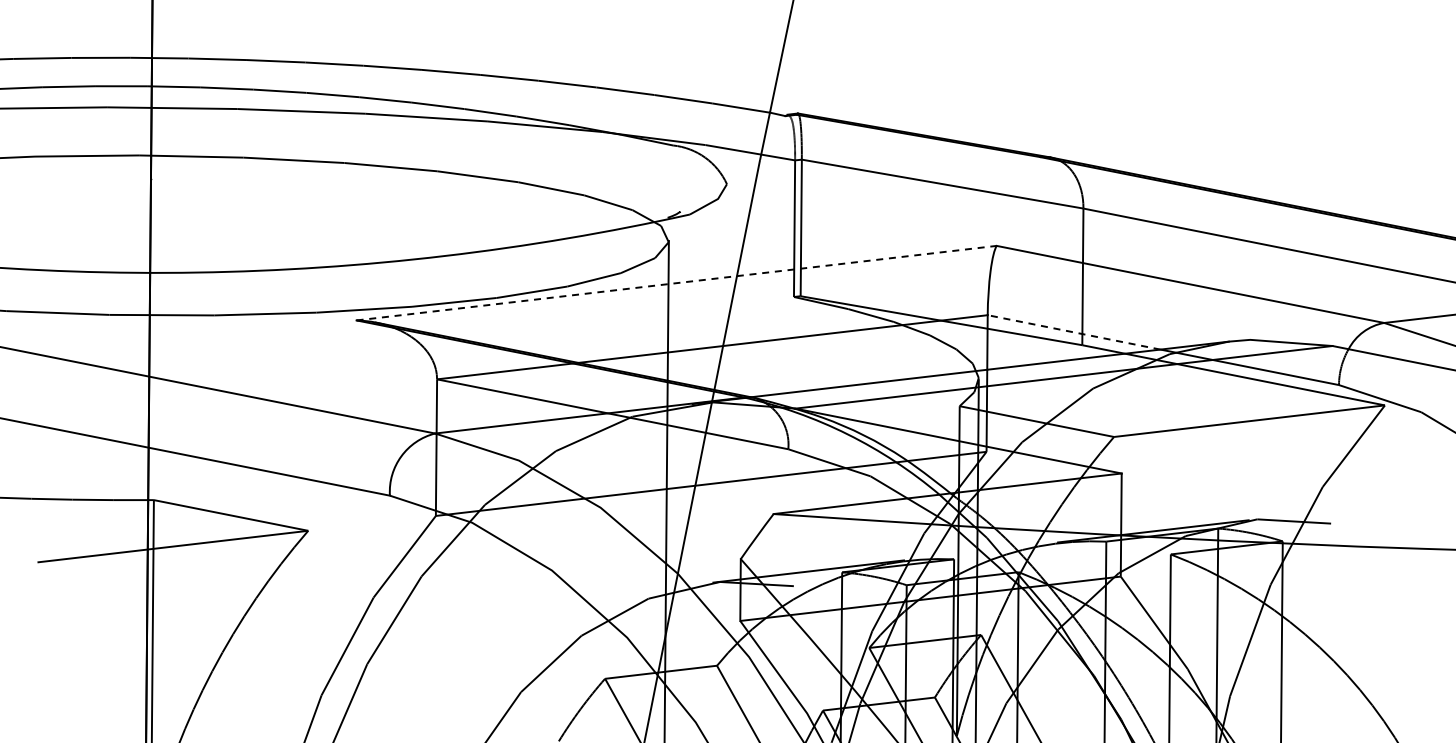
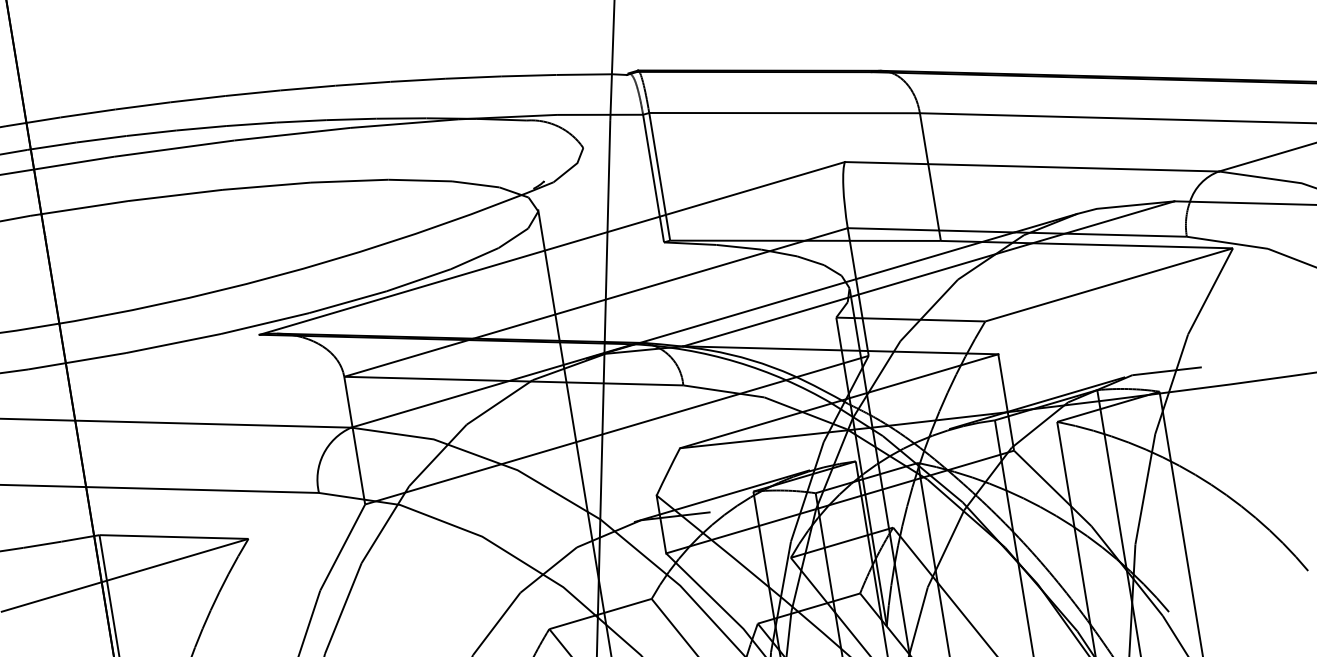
line: (677, 283) -> (553, 248), dashed -> solid
line: (1073, 332) -> (930, 230), dashed -> solid

